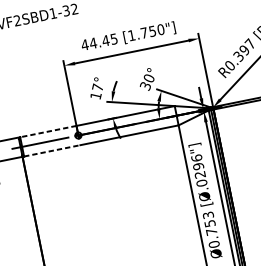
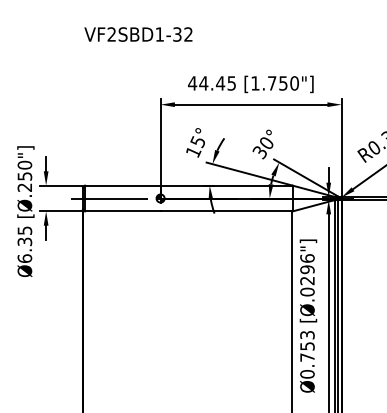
text: (97, 87) -> (197, 141), 17° -> 15°
line: (48, 131) -> (122, 185), dashed -> solid
line: (52, 150) -> (122, 211), dashed -> solid

